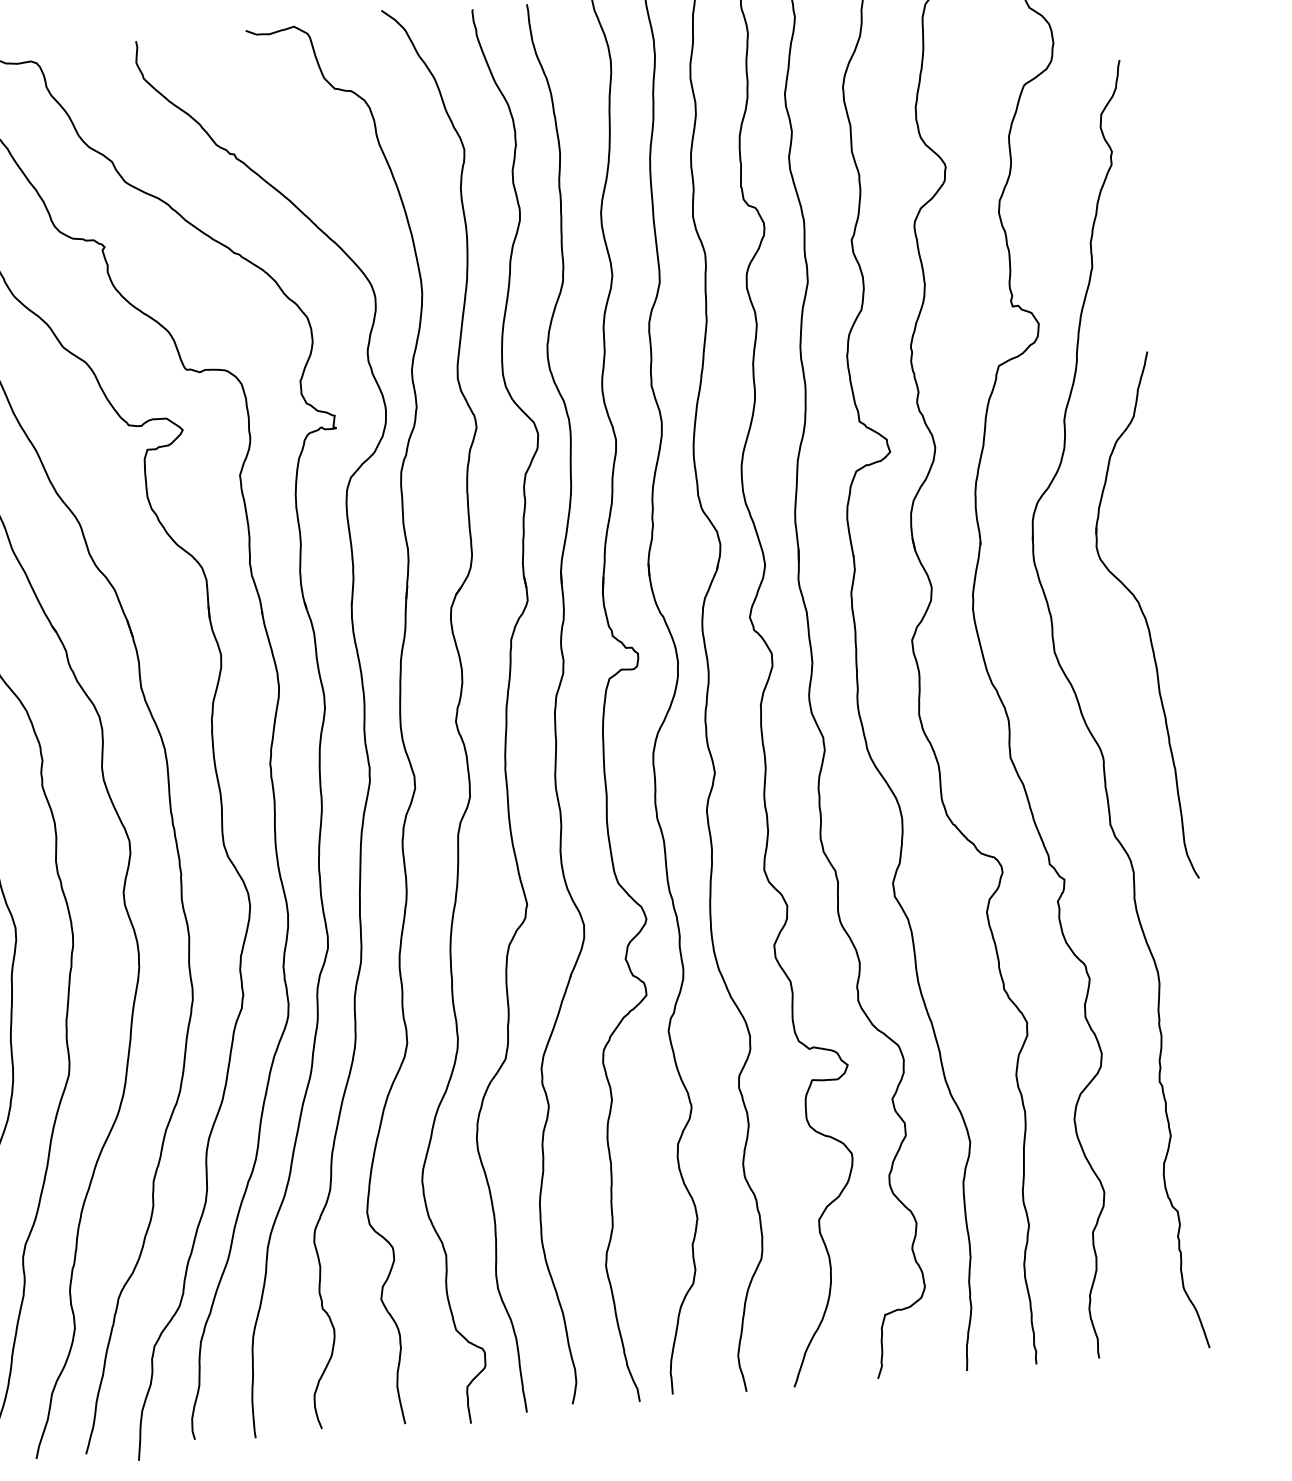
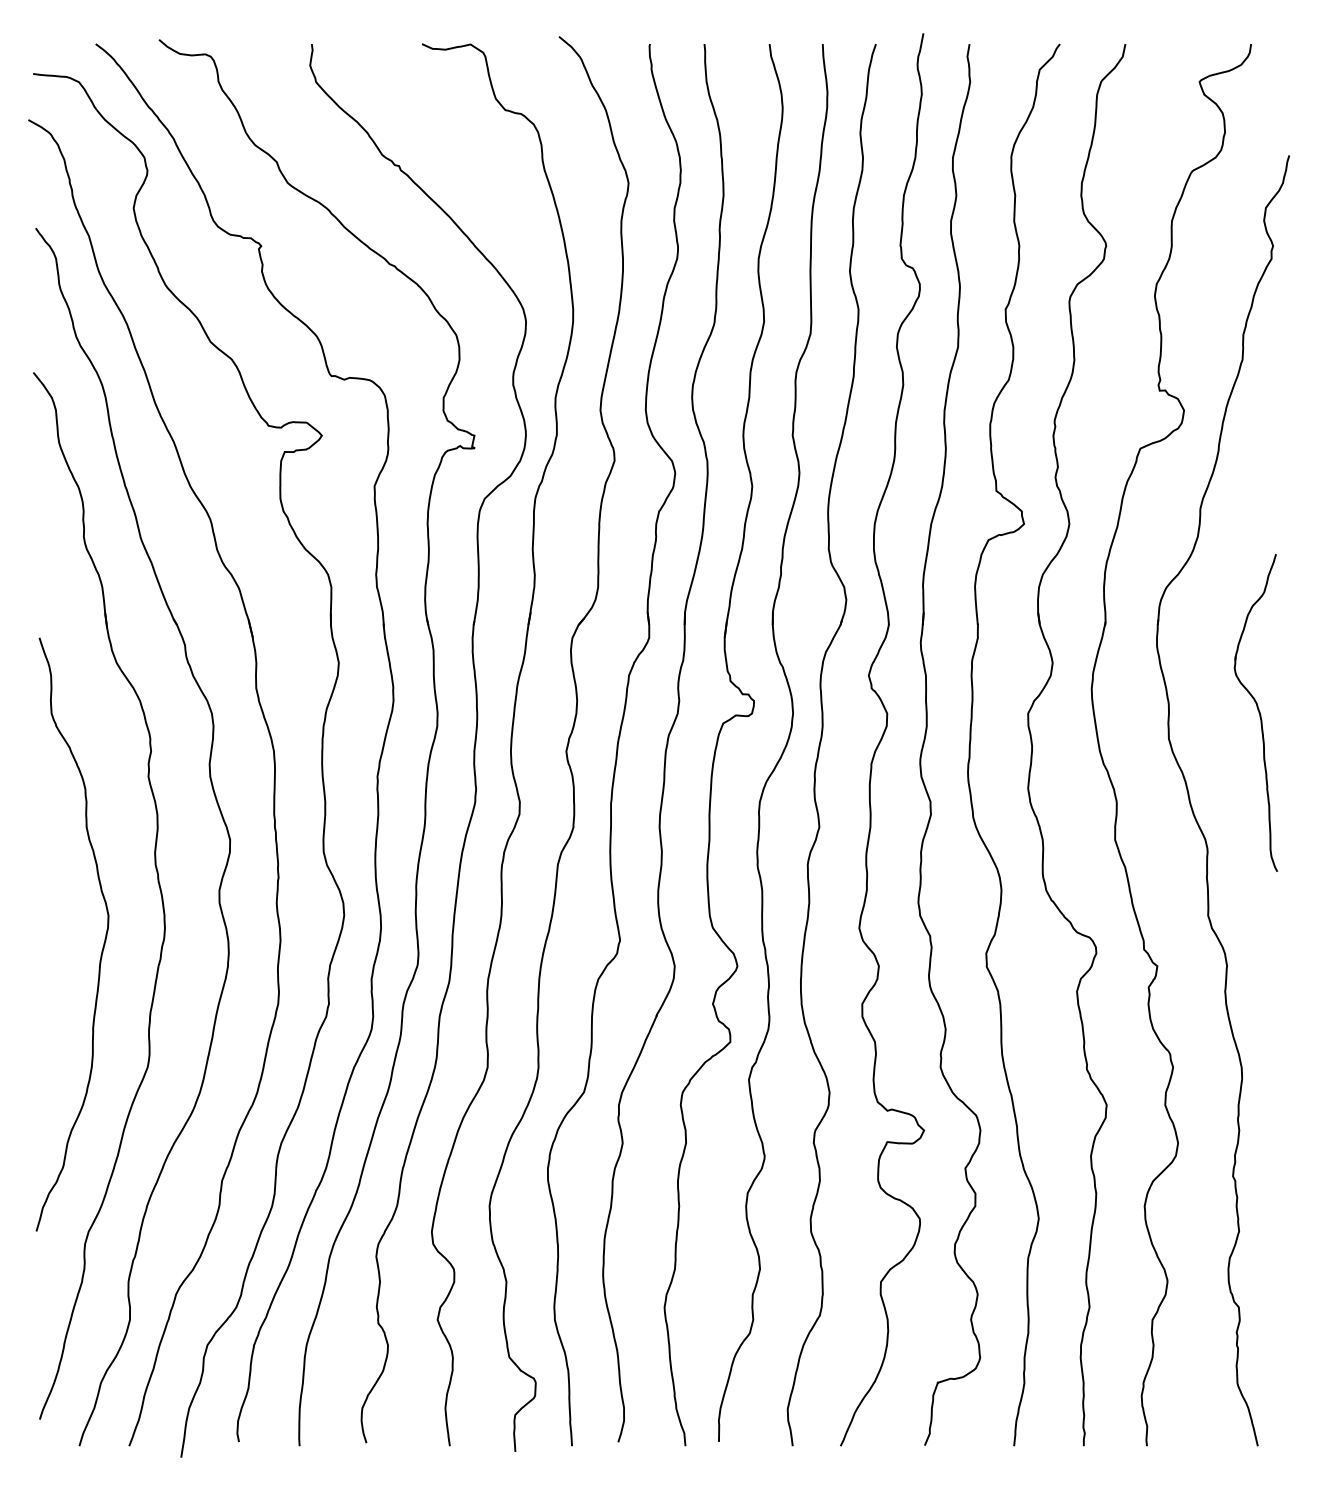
part: (1138, 617) -> (1255, 712), size x0.6

